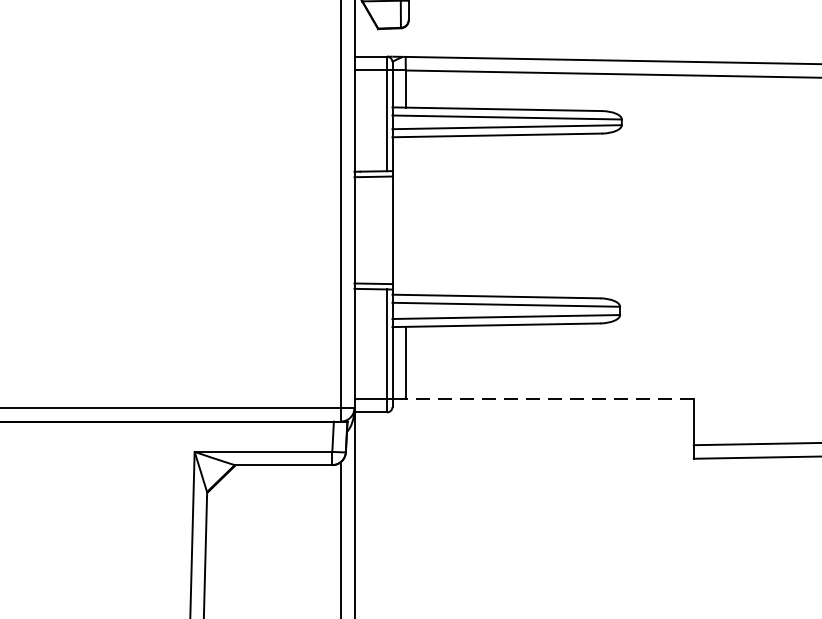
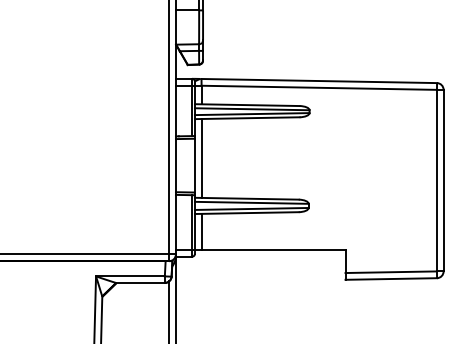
line: (405, 216) -> (201, 158), added
line: (549, 398) -> (273, 249), dashed -> solid

